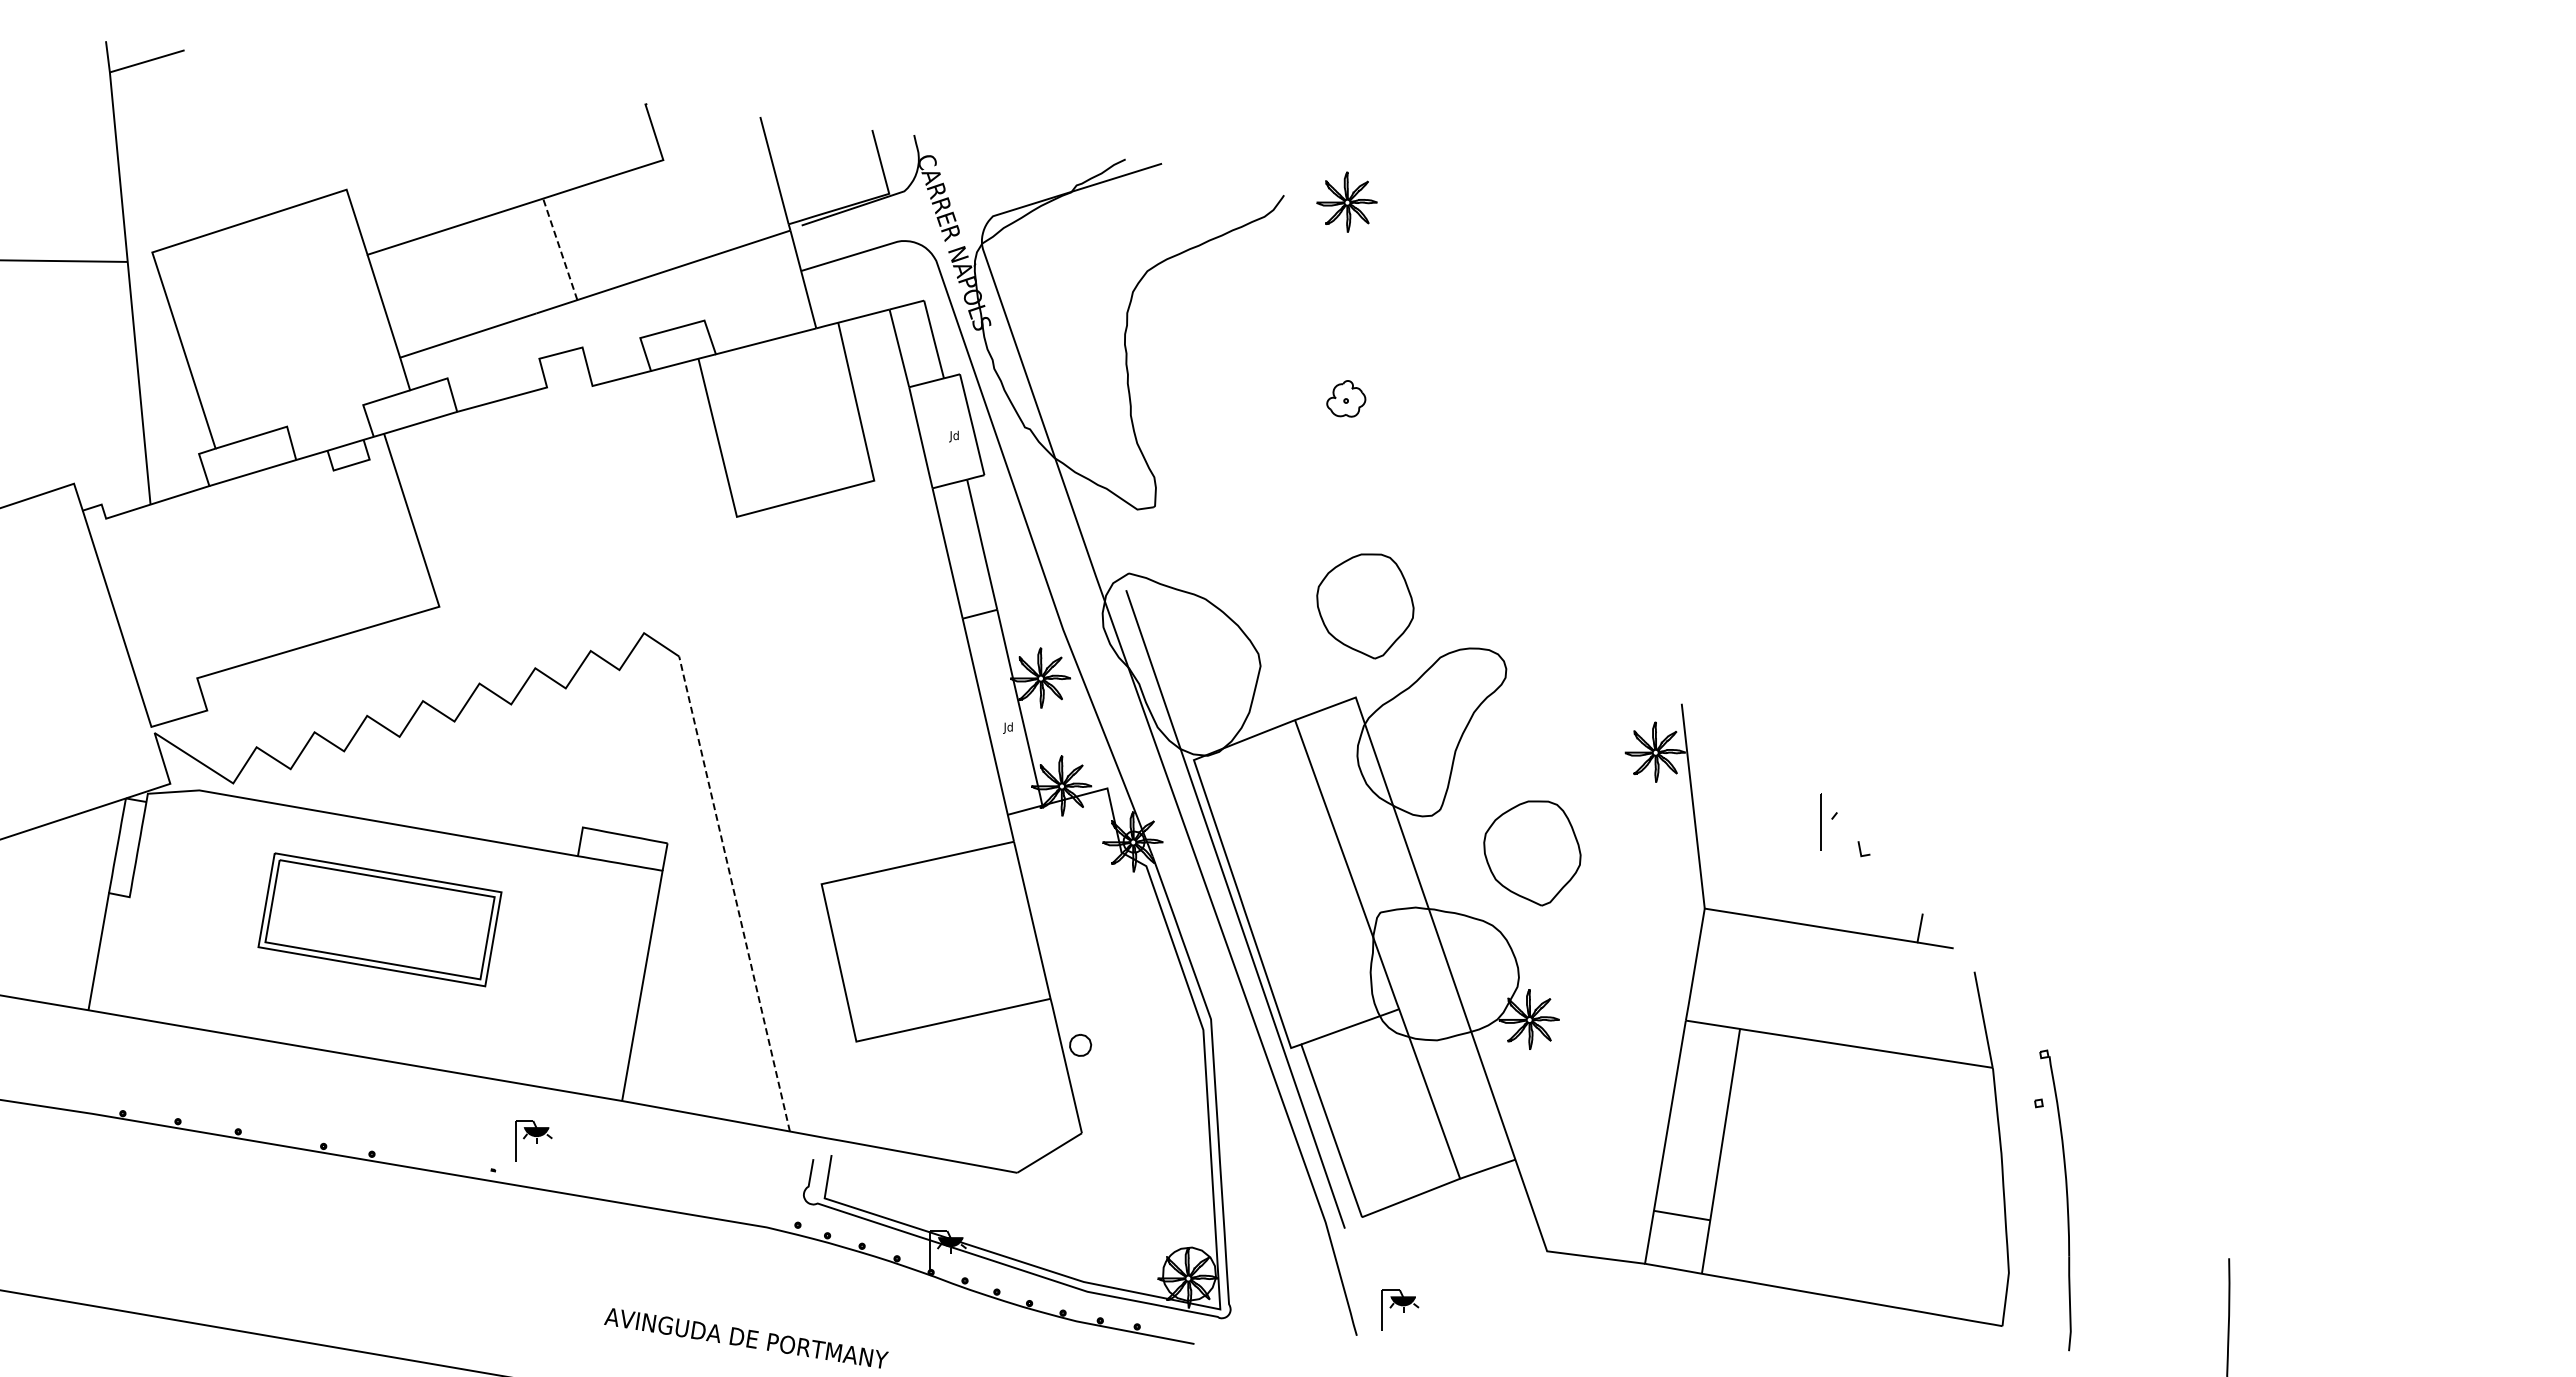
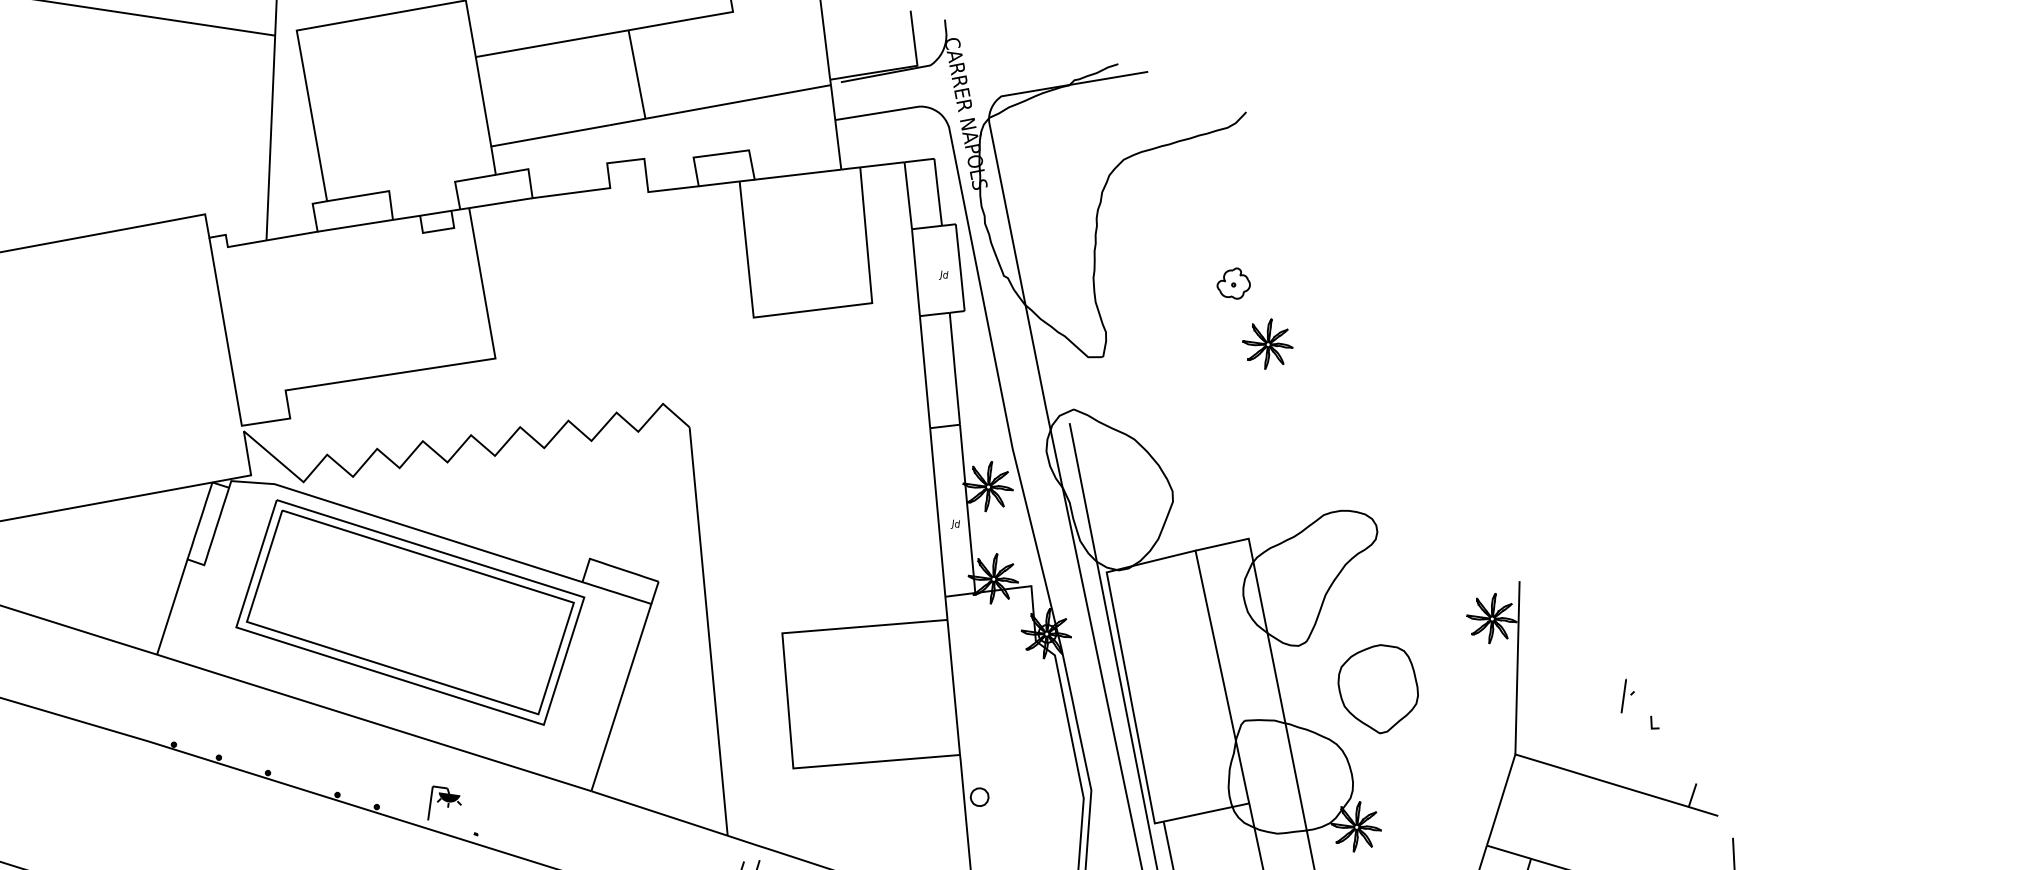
part: (1346, 201) -> (1267, 343), moved
line: (560, 249) -> (637, 74), dashed -> solid
part: (1346, 398) -> (1234, 282), moved
part: (1365, 606) -> (1267, 464), removed
part: (1828, 821) -> (1628, 695), size x0.71
line: (734, 894) -> (708, 631), dashed -> solid
part: (379, 919) -> (409, 612), size x1.67
part: (533, 1140) -> (445, 804), moved

